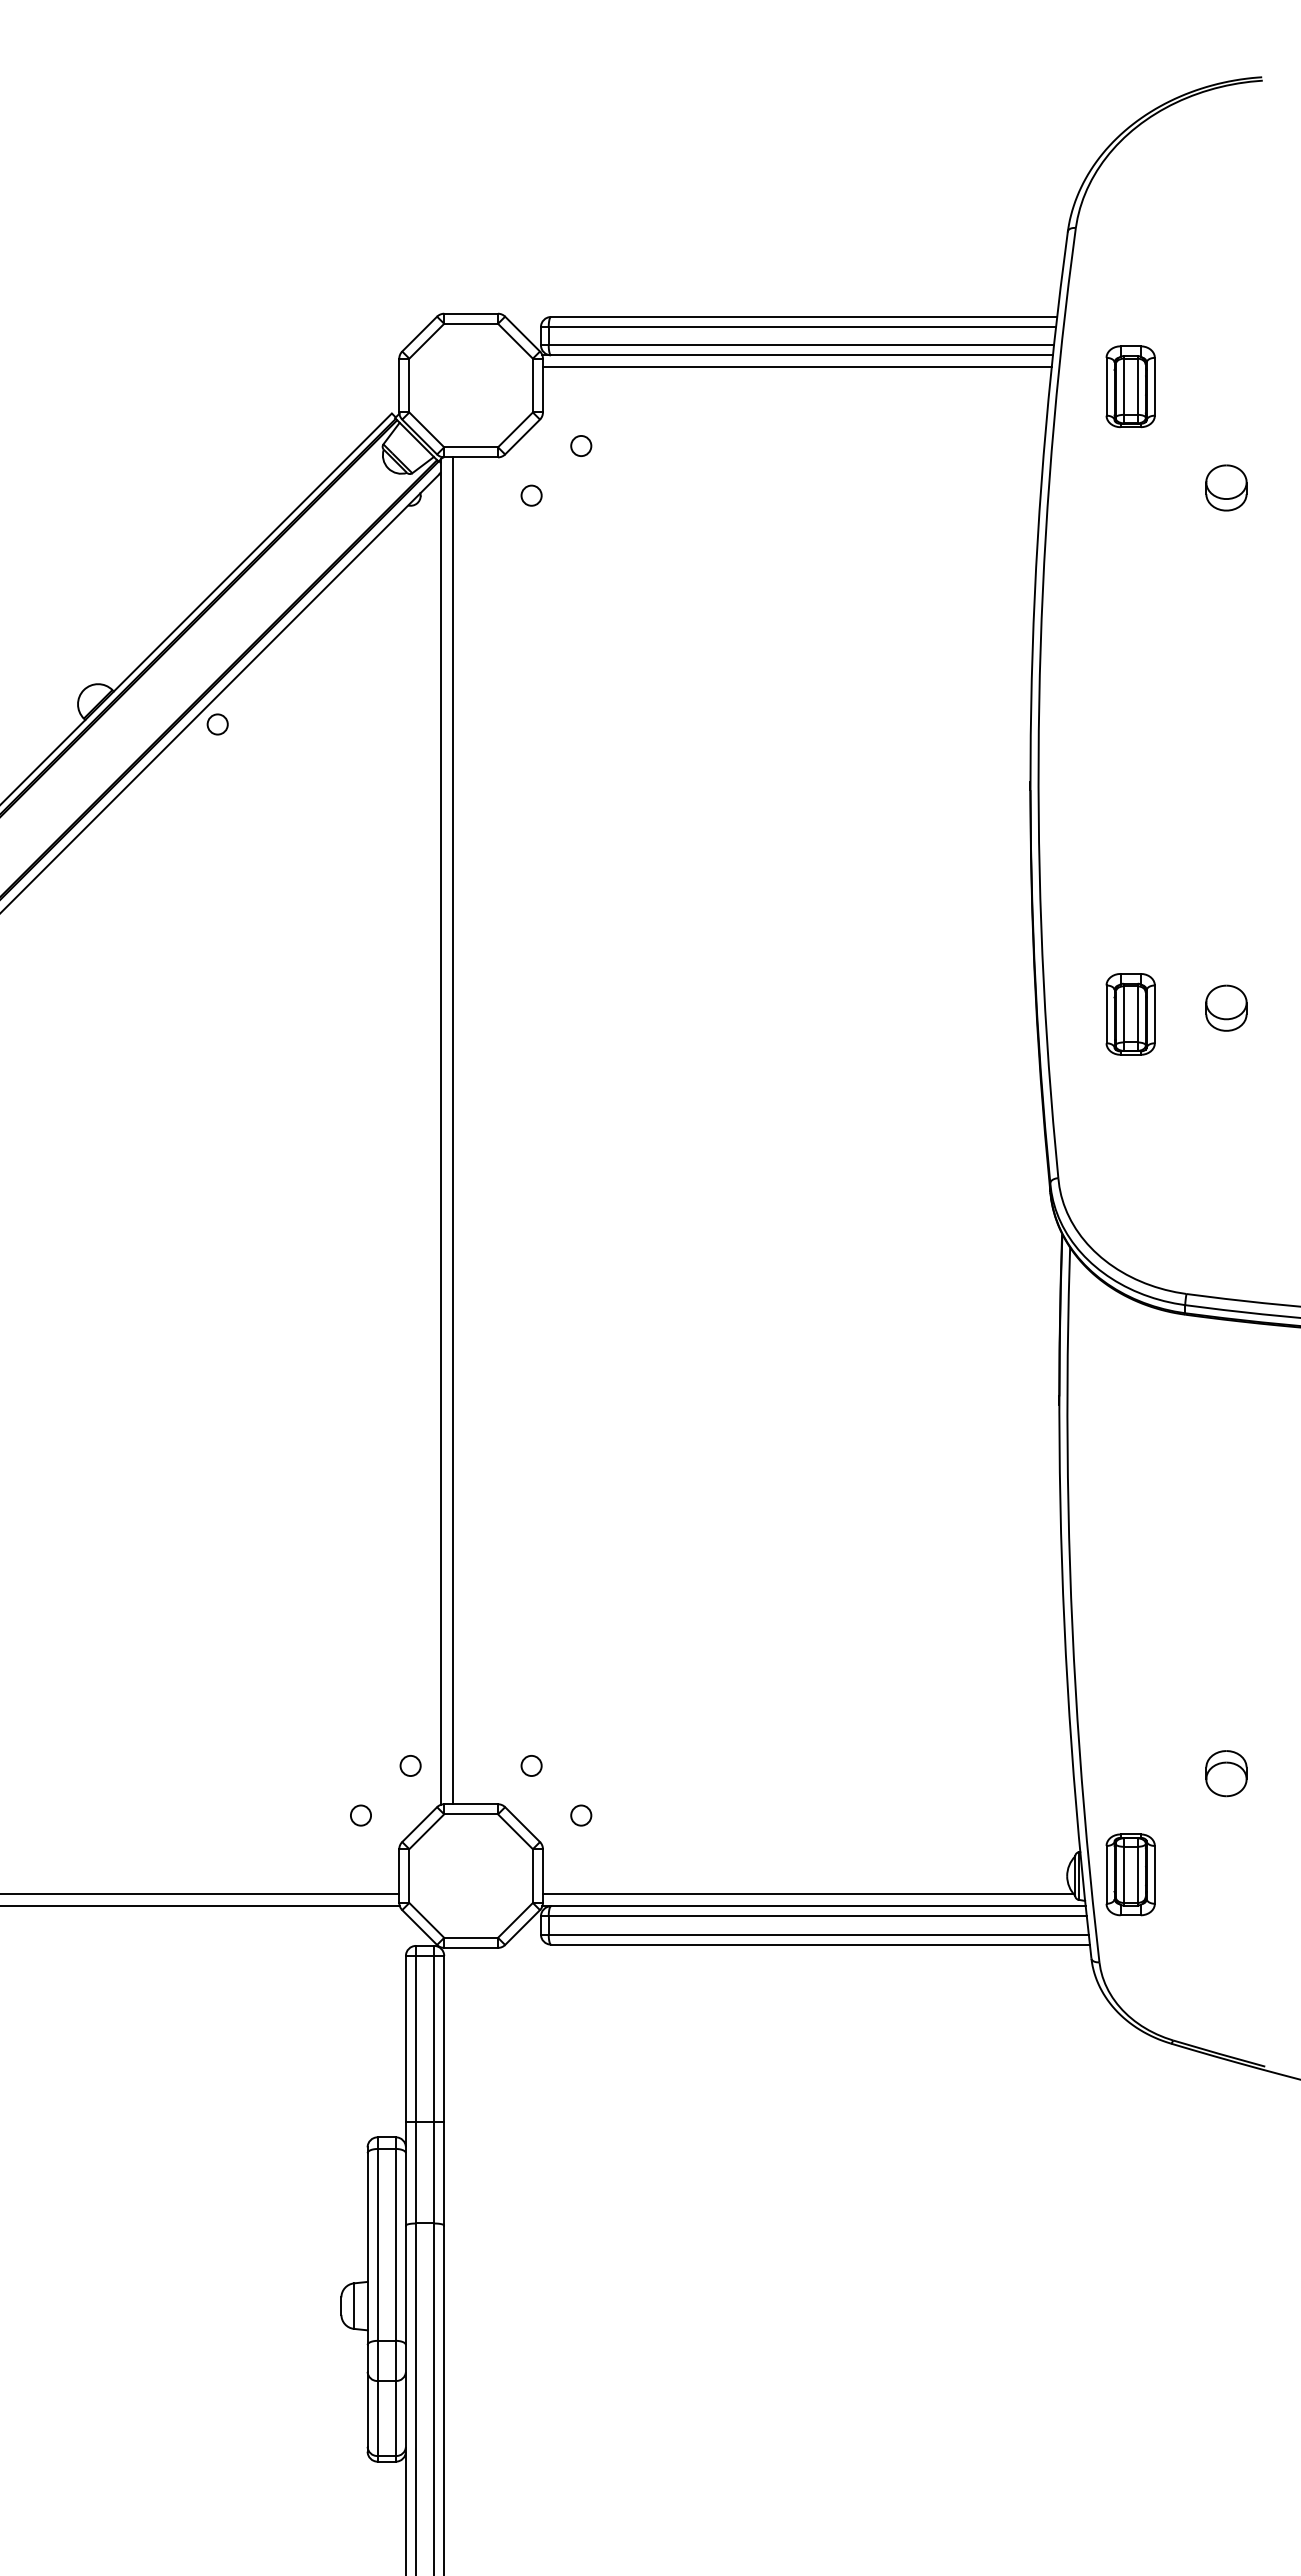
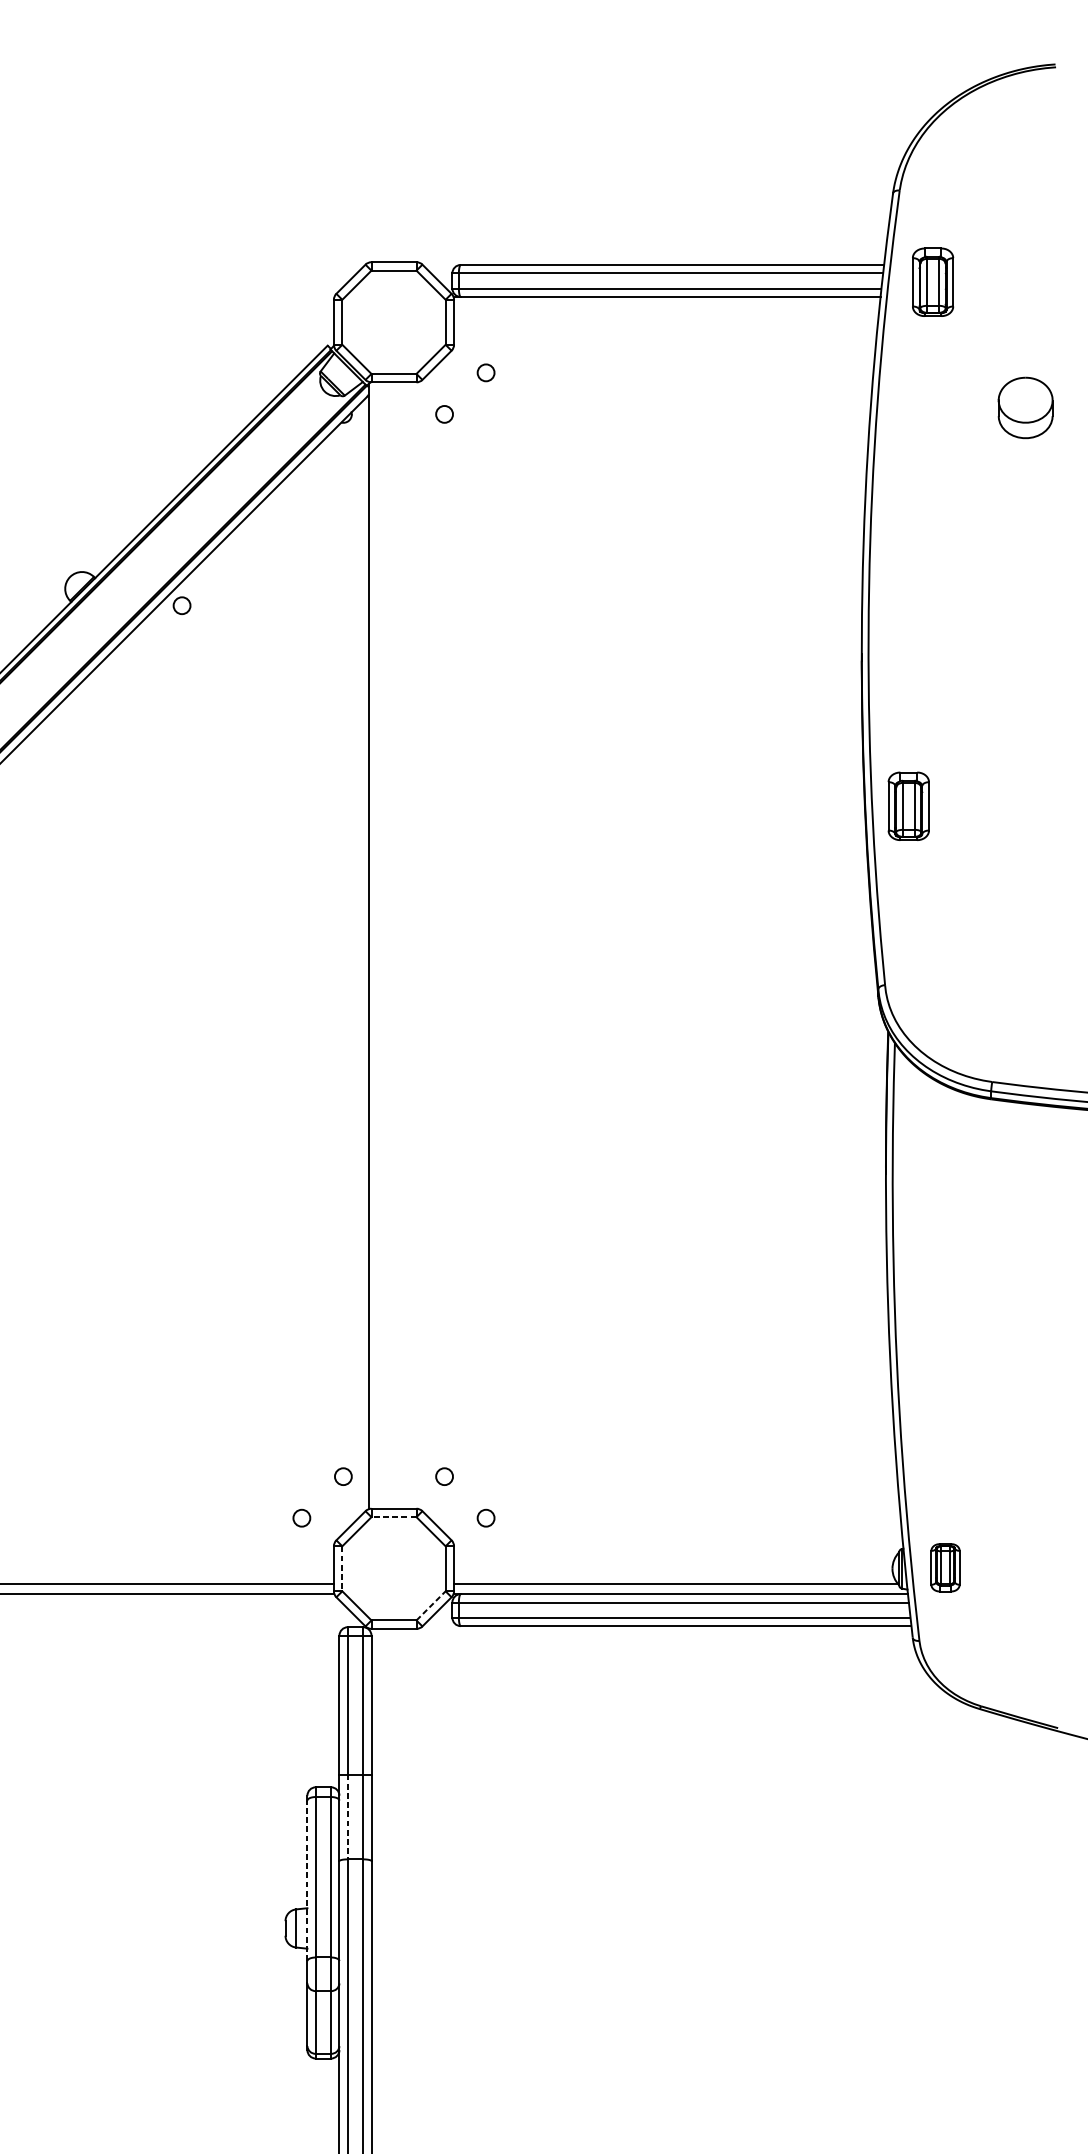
line: (796, 367) -> (666, 307), removed
part: (1130, 386) -> (932, 282), moved
part: (1226, 487) -> (1025, 407), size x1.6
part: (1226, 1007) -> (1025, 842), removed
part: (1130, 1014) -> (908, 806), moved
line: (452, 1130) -> (378, 945), removed
part: (1226, 1773) -> (1025, 1483), removed
line: (471, 1814) -> (394, 1517), solid -> dashed
part: (1130, 1874) -> (945, 1567), size x0.7
line: (409, 1876) -> (342, 1569), solid -> dashed
line: (515, 1920) -> (431, 1605), solid -> dashed
line: (416, 2172) -> (348, 1816), solid -> dashed
line: (367, 2249) -> (307, 1881), solid -> dashed

